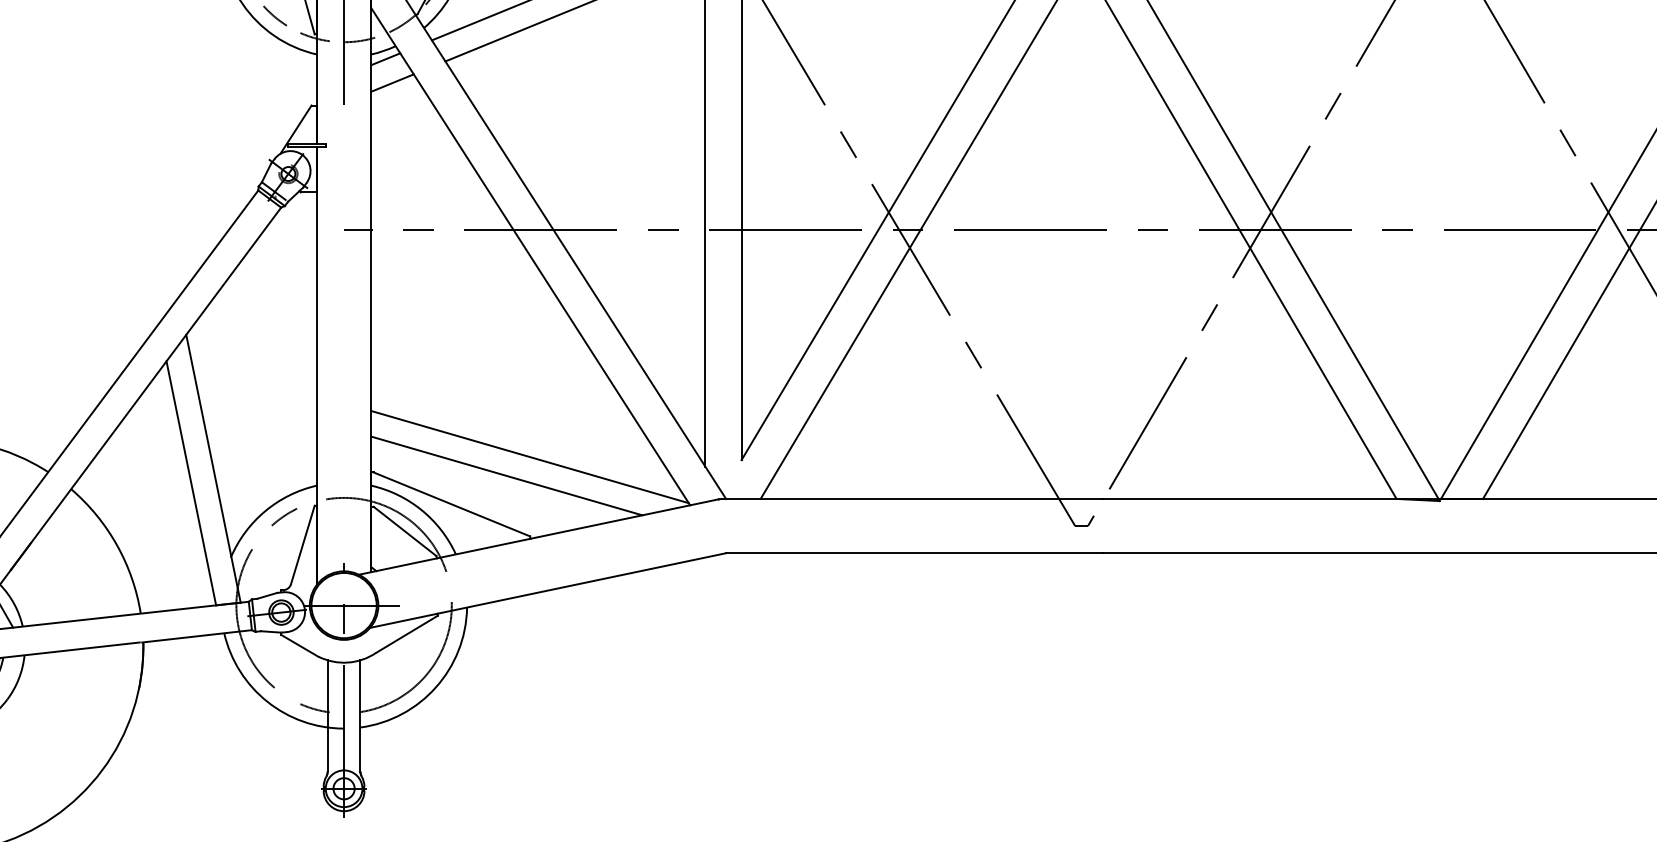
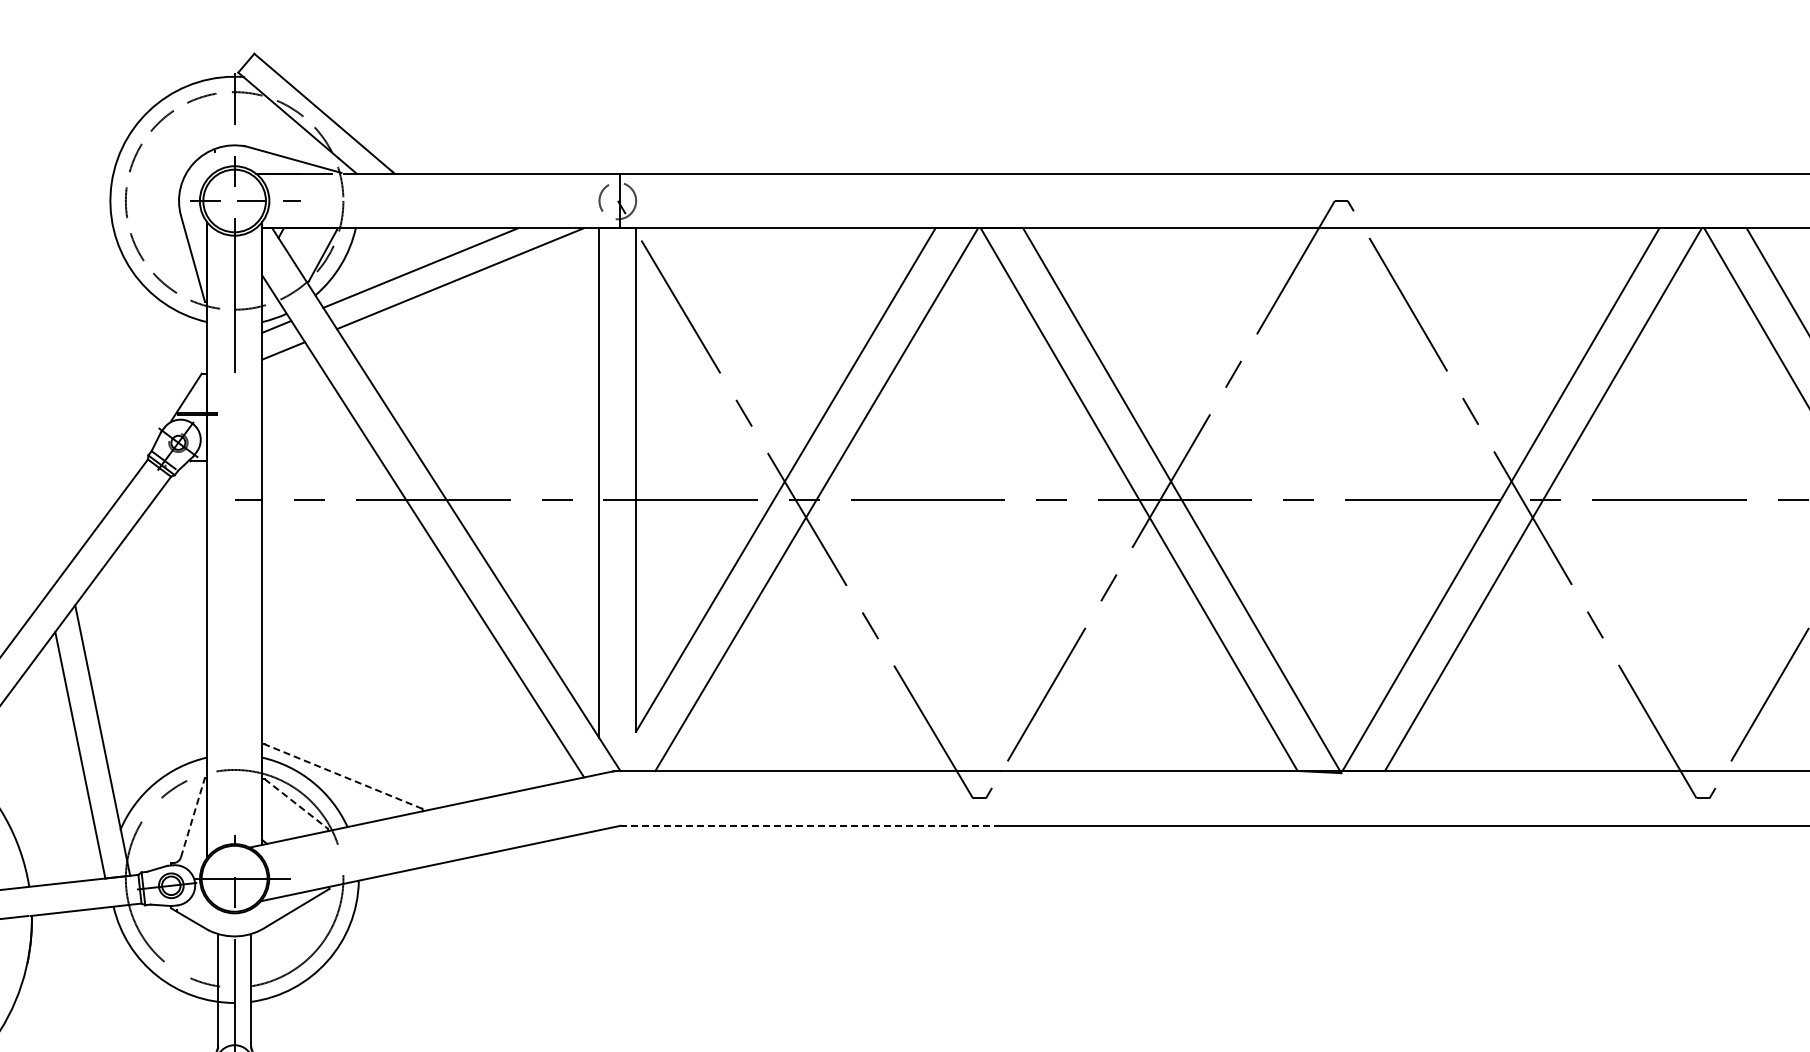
line: (530, 456) -> (422, 728), removed
line: (506, 475) -> (398, 747), removed
line: (451, 504) -> (343, 776), solid -> dashed
line: (405, 532) -> (296, 804), solid -> dashed
line: (302, 544) -> (192, 817), solid -> dashed
line: (914, 552) -> (810, 825), solid -> dashed

